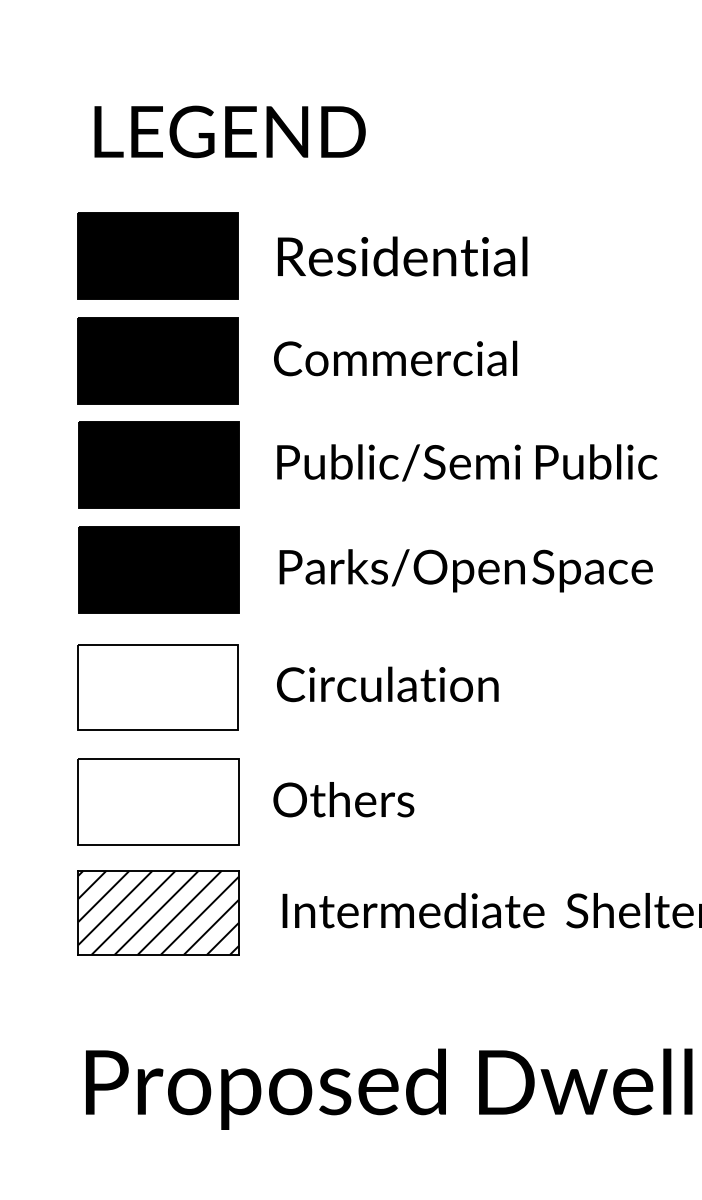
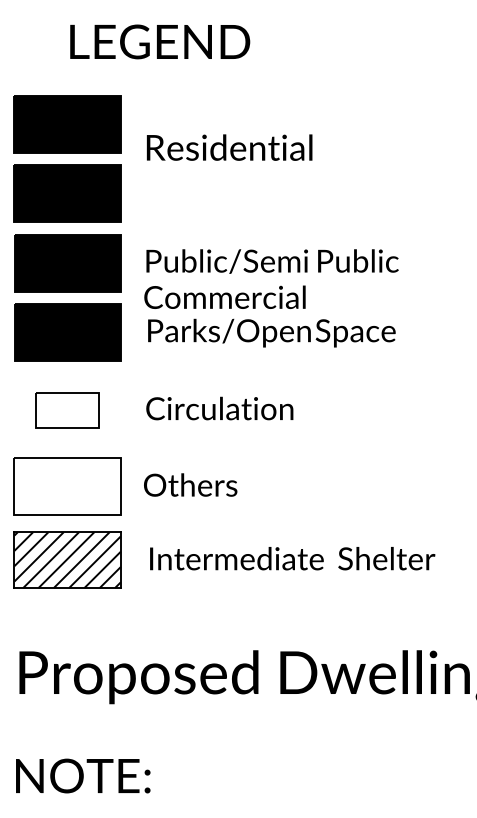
text: (230, 131) -> (160, 41), moved
text: (402, 256) -> (229, 147), moved
text: (394, 357) -> (224, 296), moved
part: (158, 687) -> (67, 410), size x0.6

